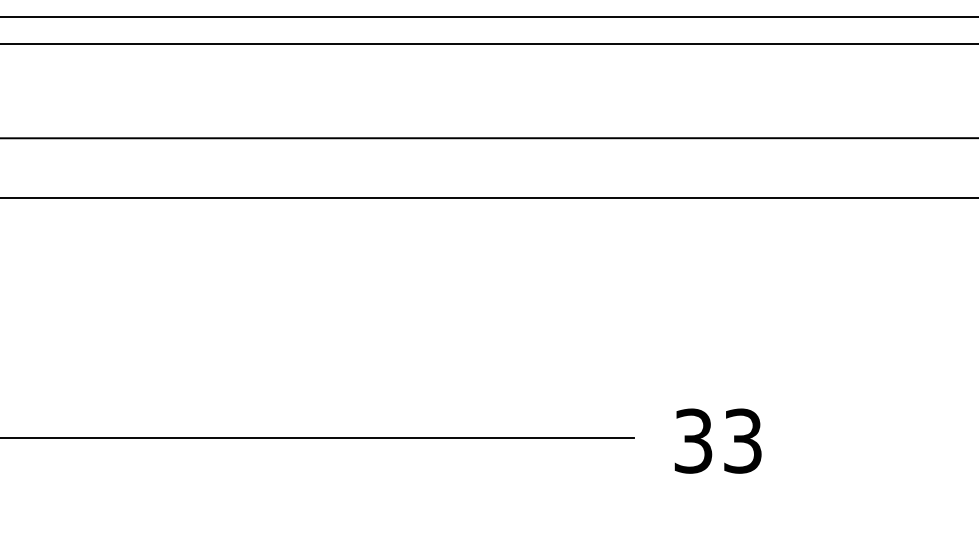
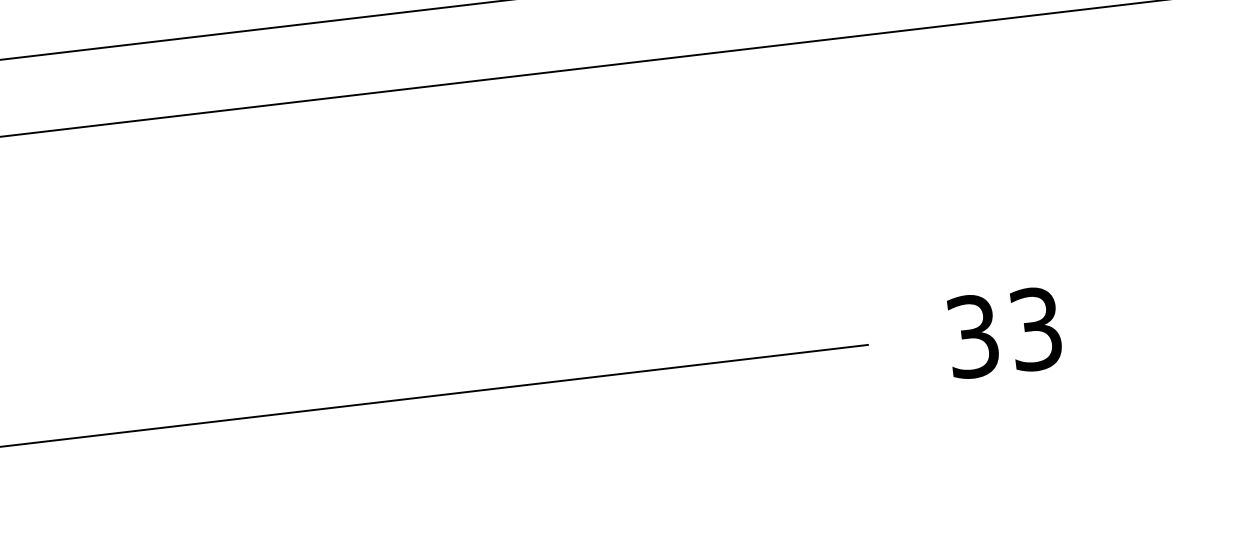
text: (717, 440) -> (1003, 332), moved

